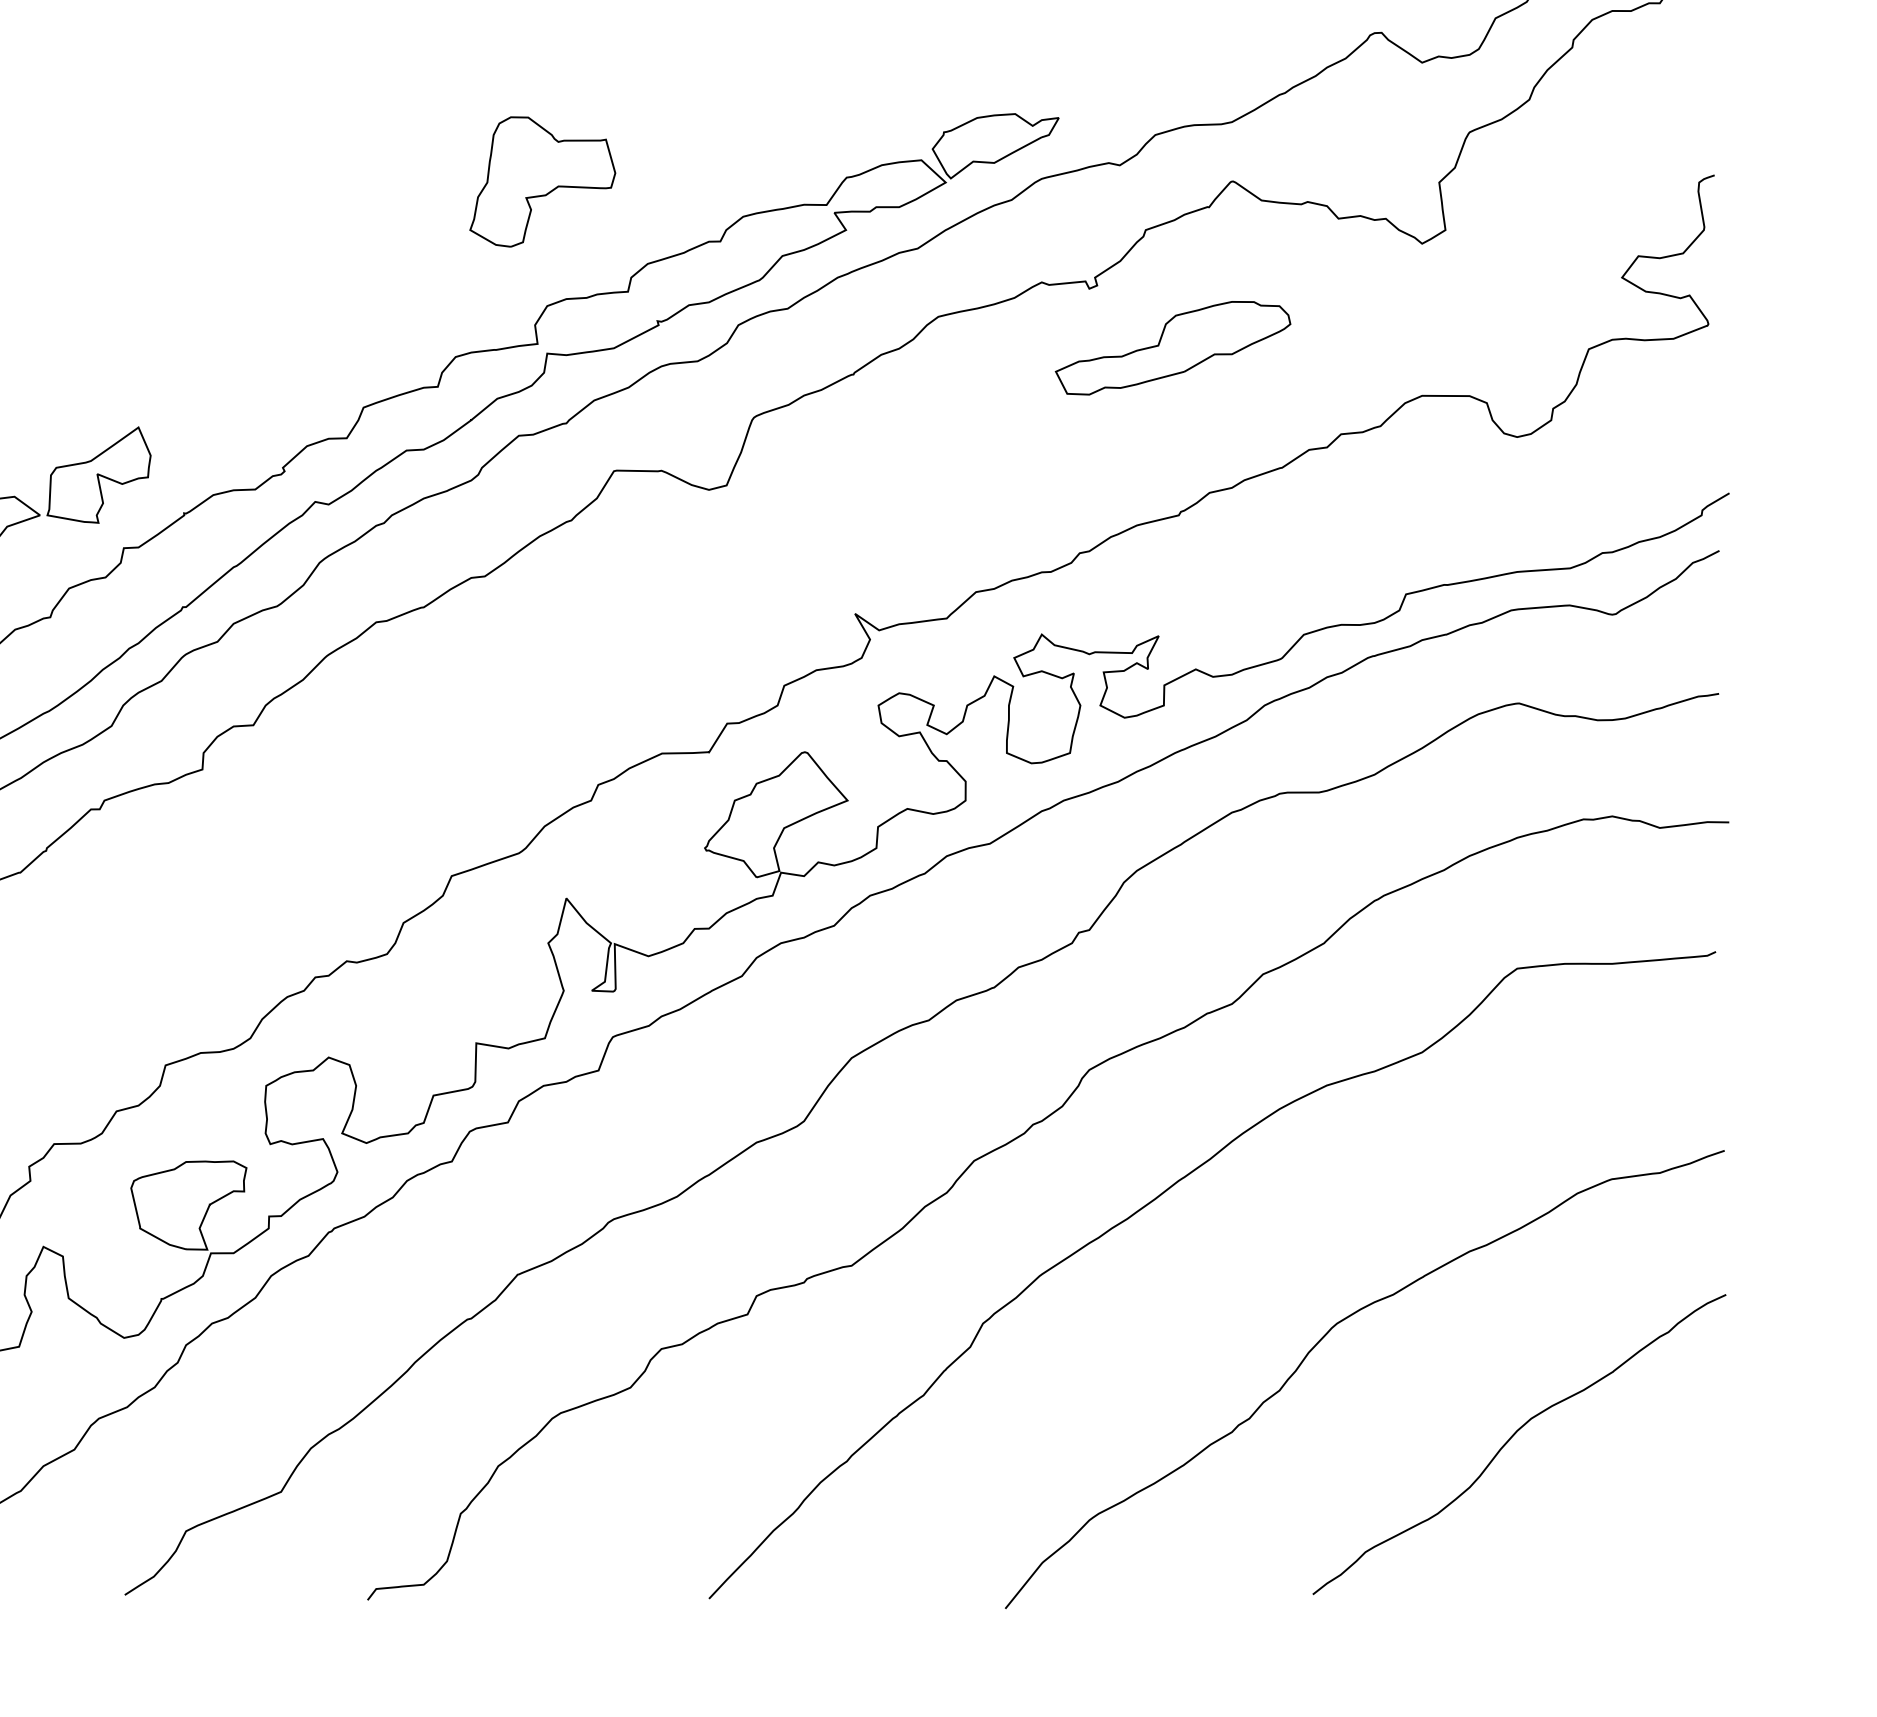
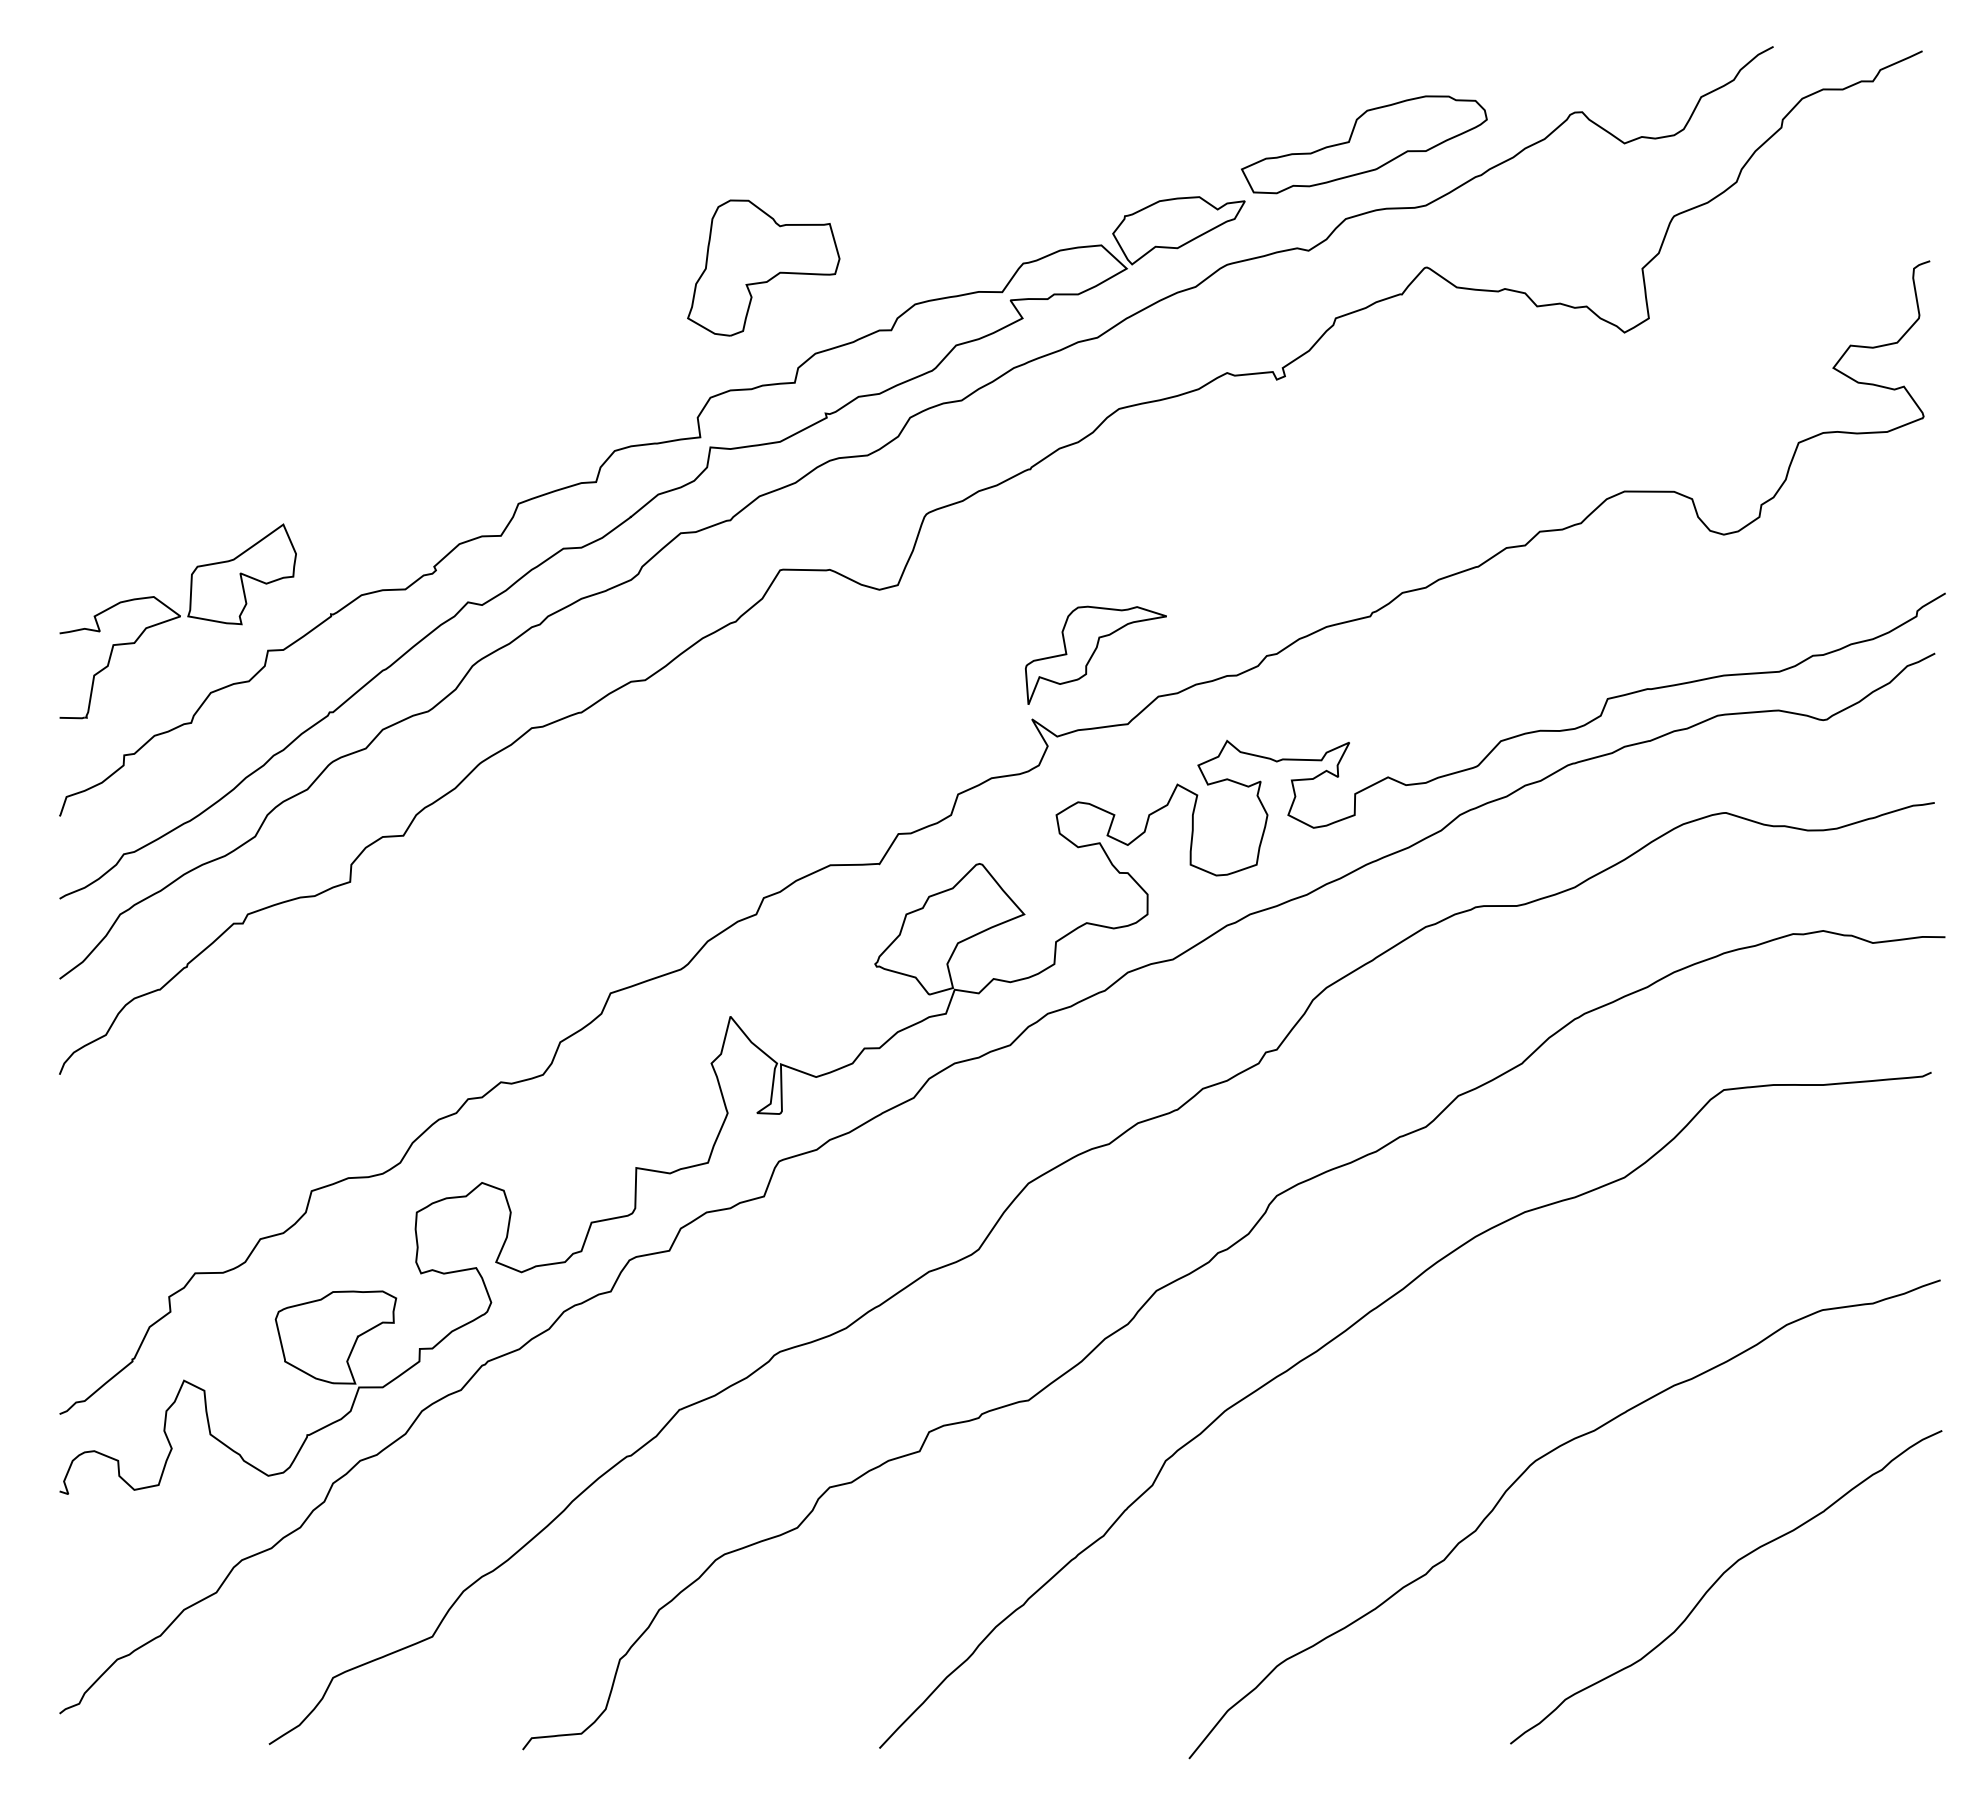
part: (542, 181) -> (763, 267), moved
part: (1173, 347) -> (1364, 144), moved
part: (915, 551) -> (1095, 654), added

